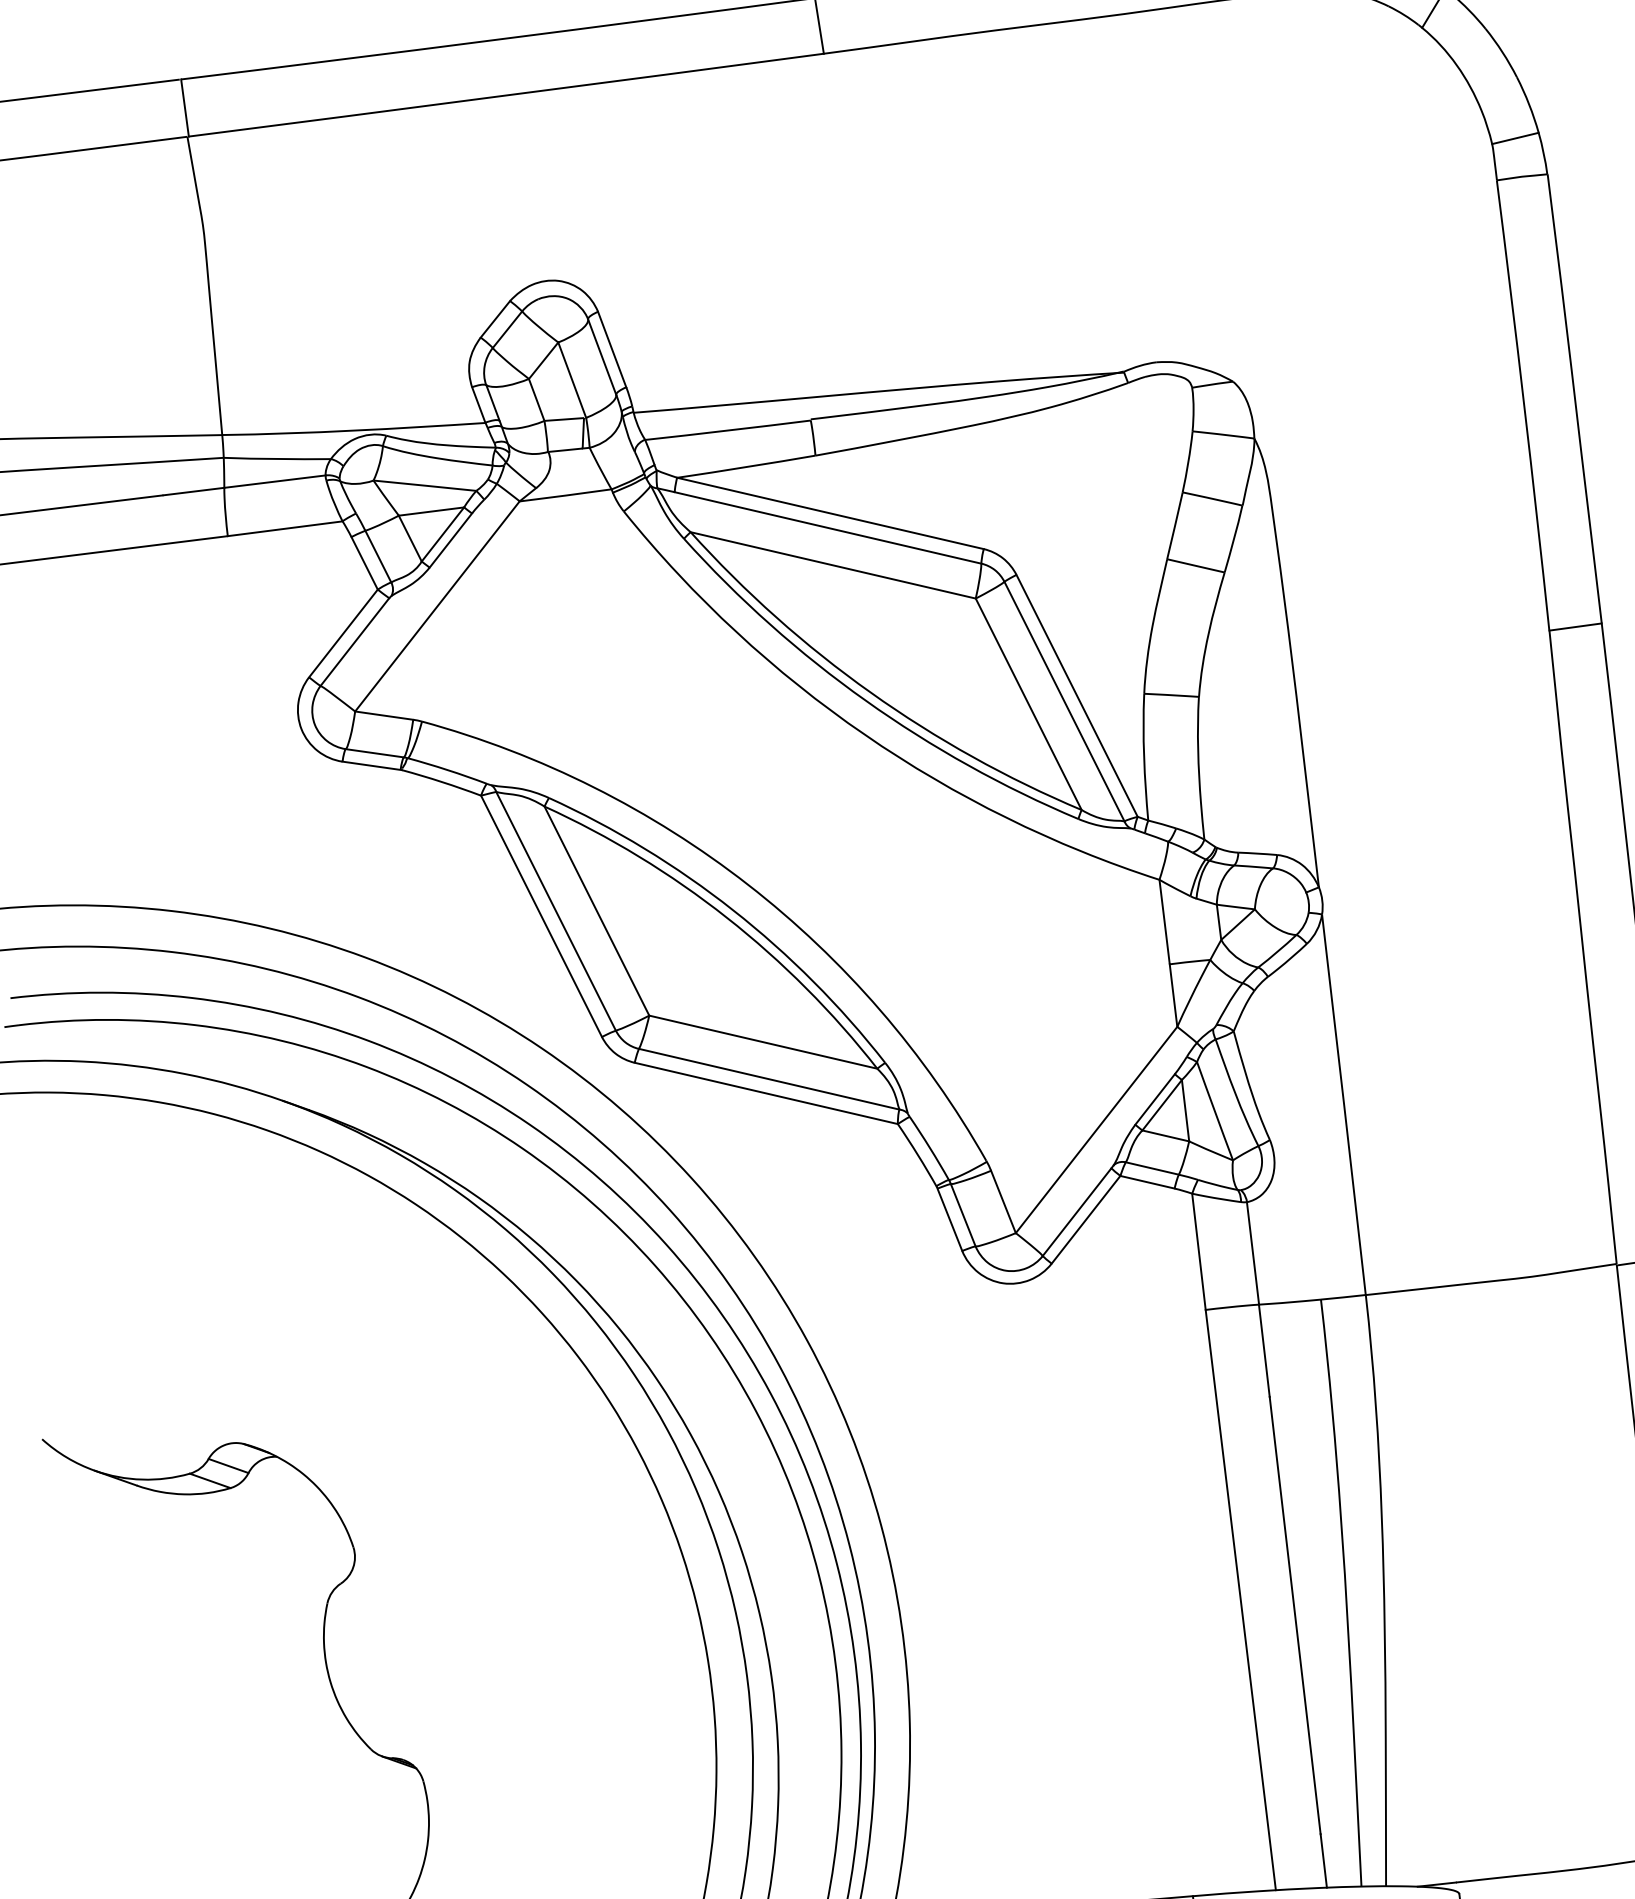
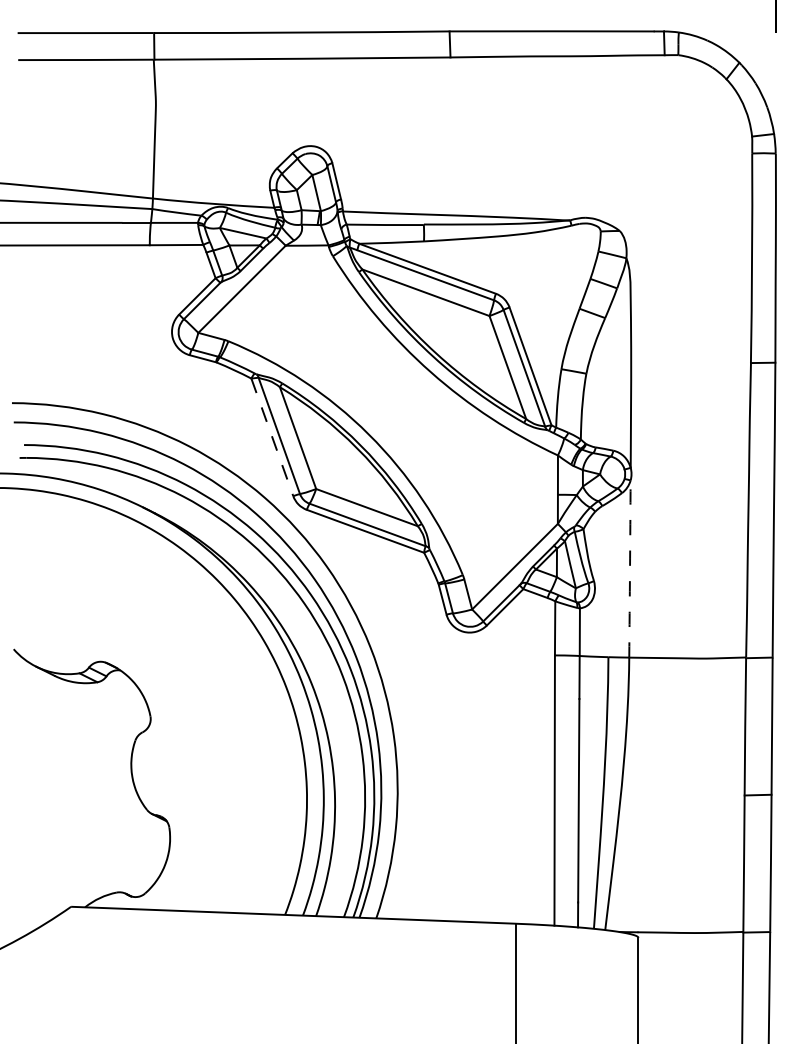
line: (541, 916) -> (272, 437), solid -> dashed
arc: (1345, 1105) -> (630, 569), solid -> dashed

